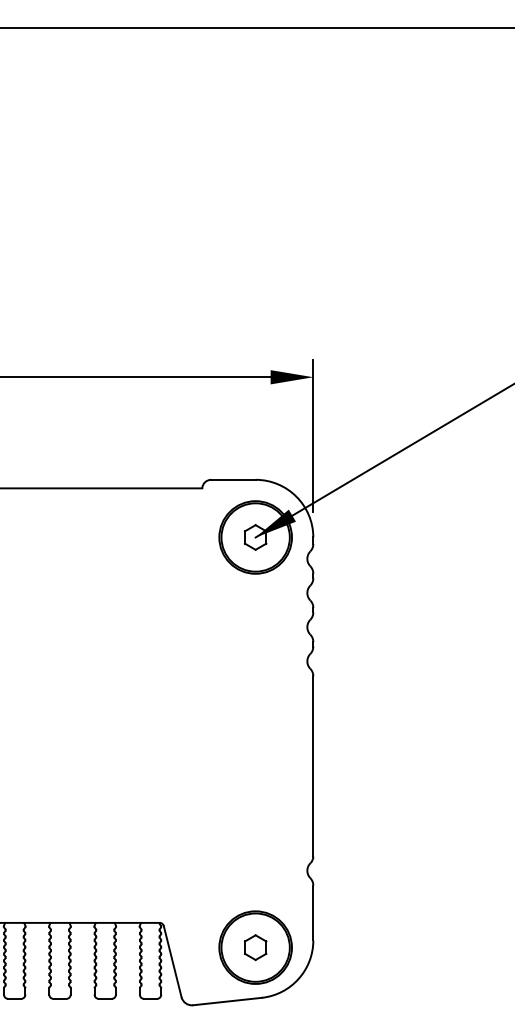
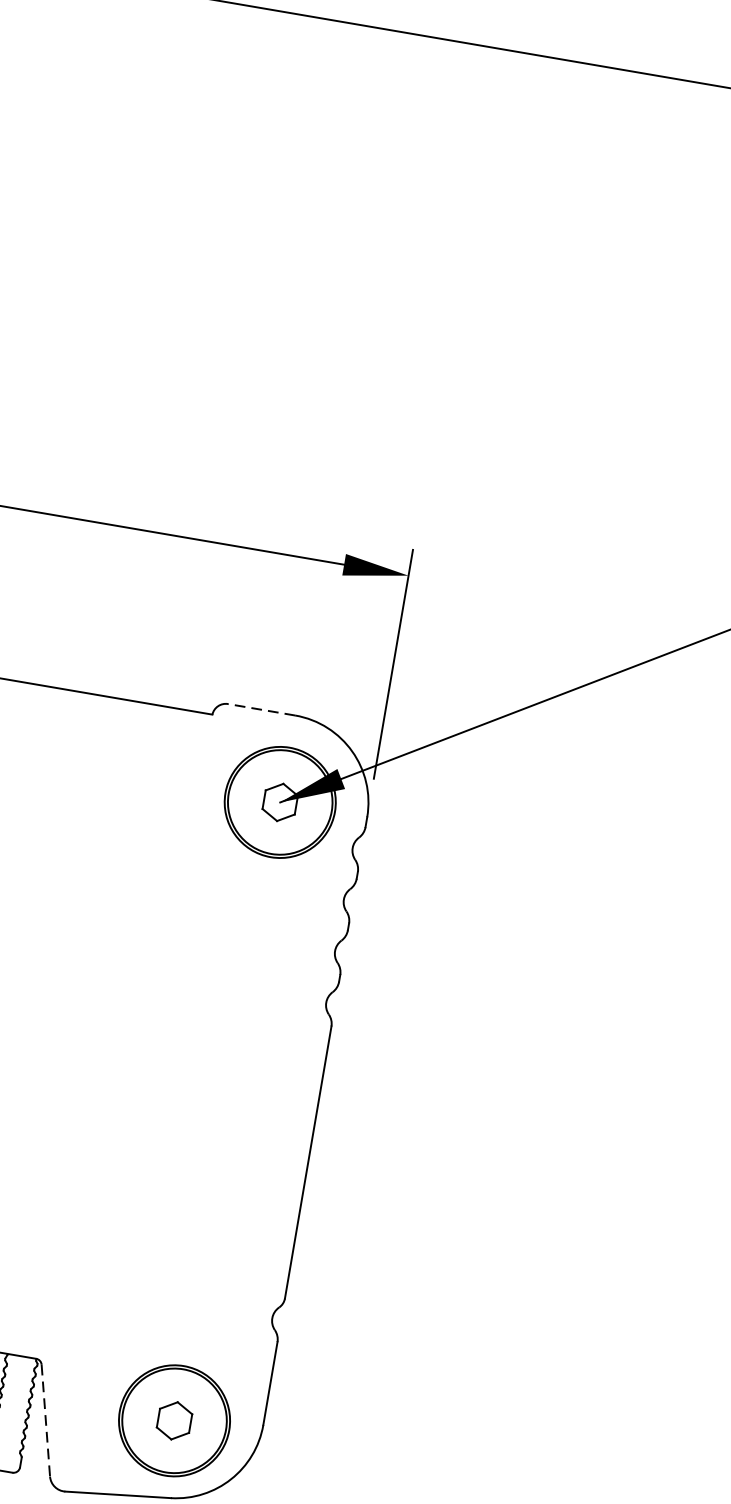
line: (232, 479) -> (260, 709), solid -> dashed
line: (172, 961) -> (45, 1420), solid -> dashed

